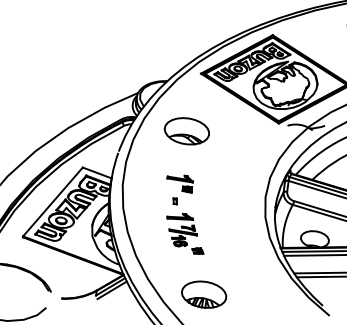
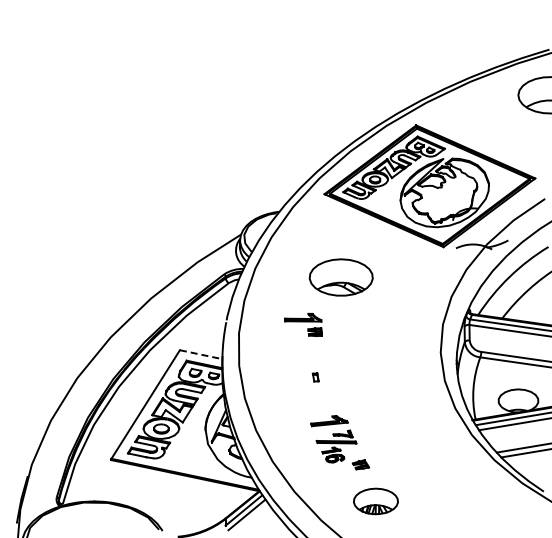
part: (186, 131) -> (340, 277), moved
line: (97, 172) -> (201, 354), solid -> dashed
part: (180, 182) -> (303, 324), moved
part: (185, 233) -> (340, 442), moved
part: (203, 294) -> (375, 501), size x0.7

